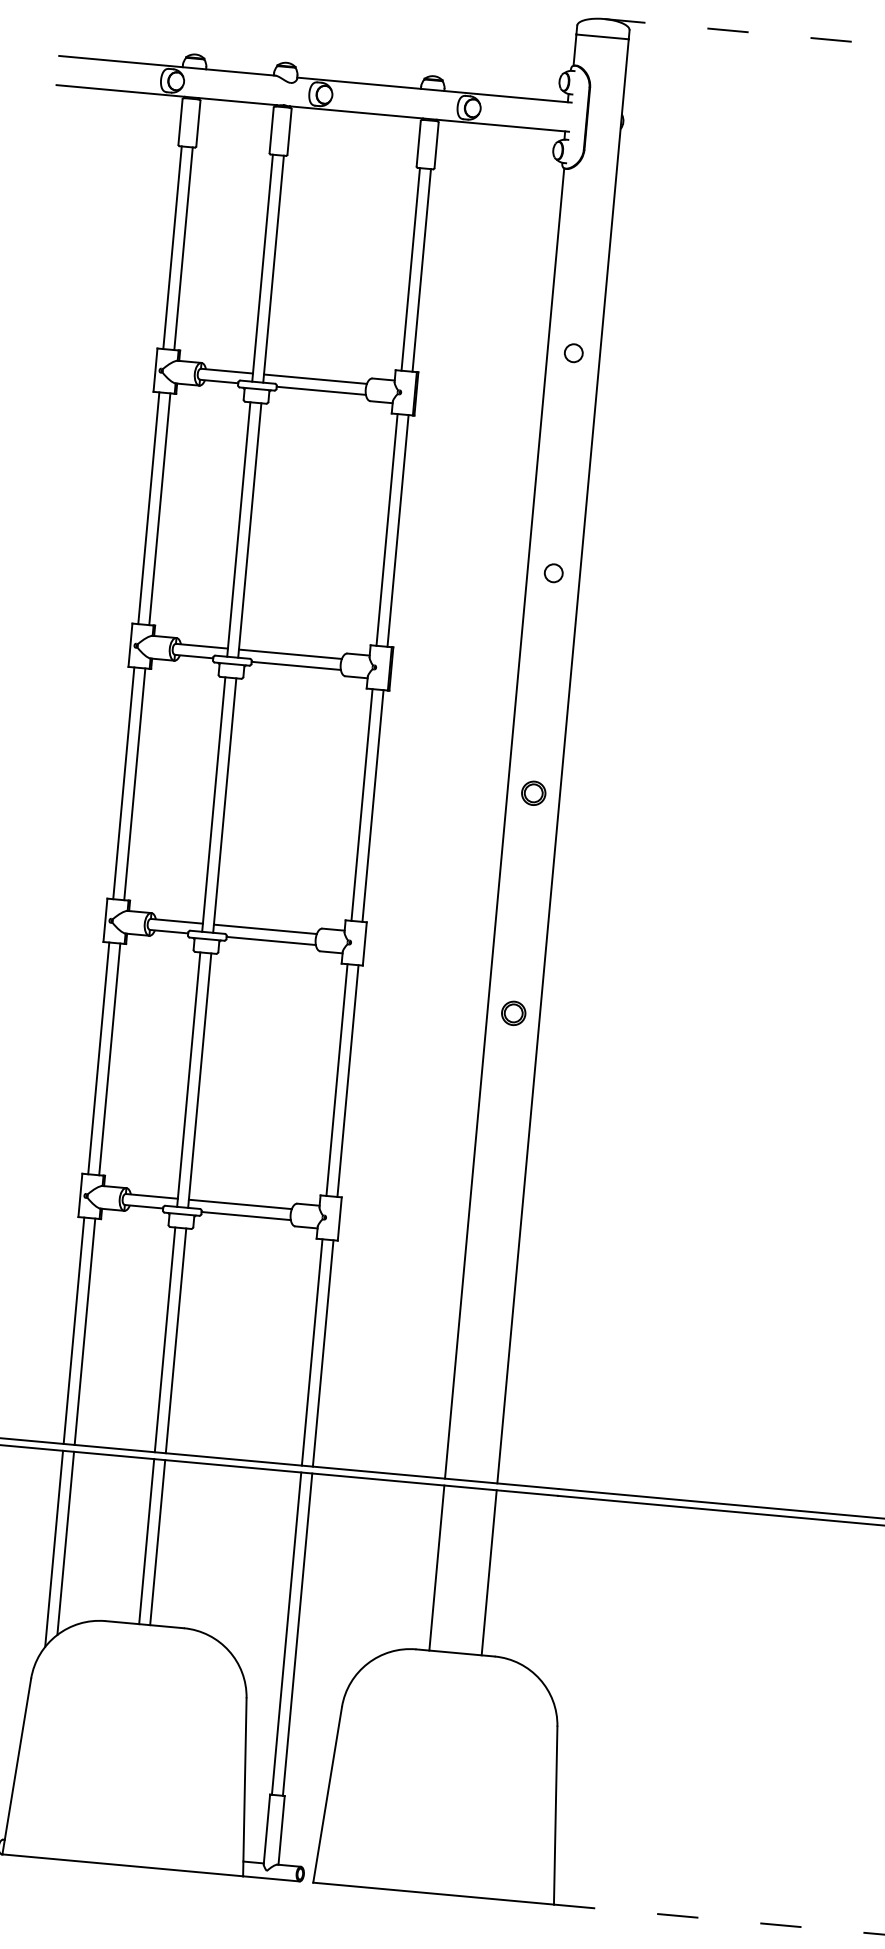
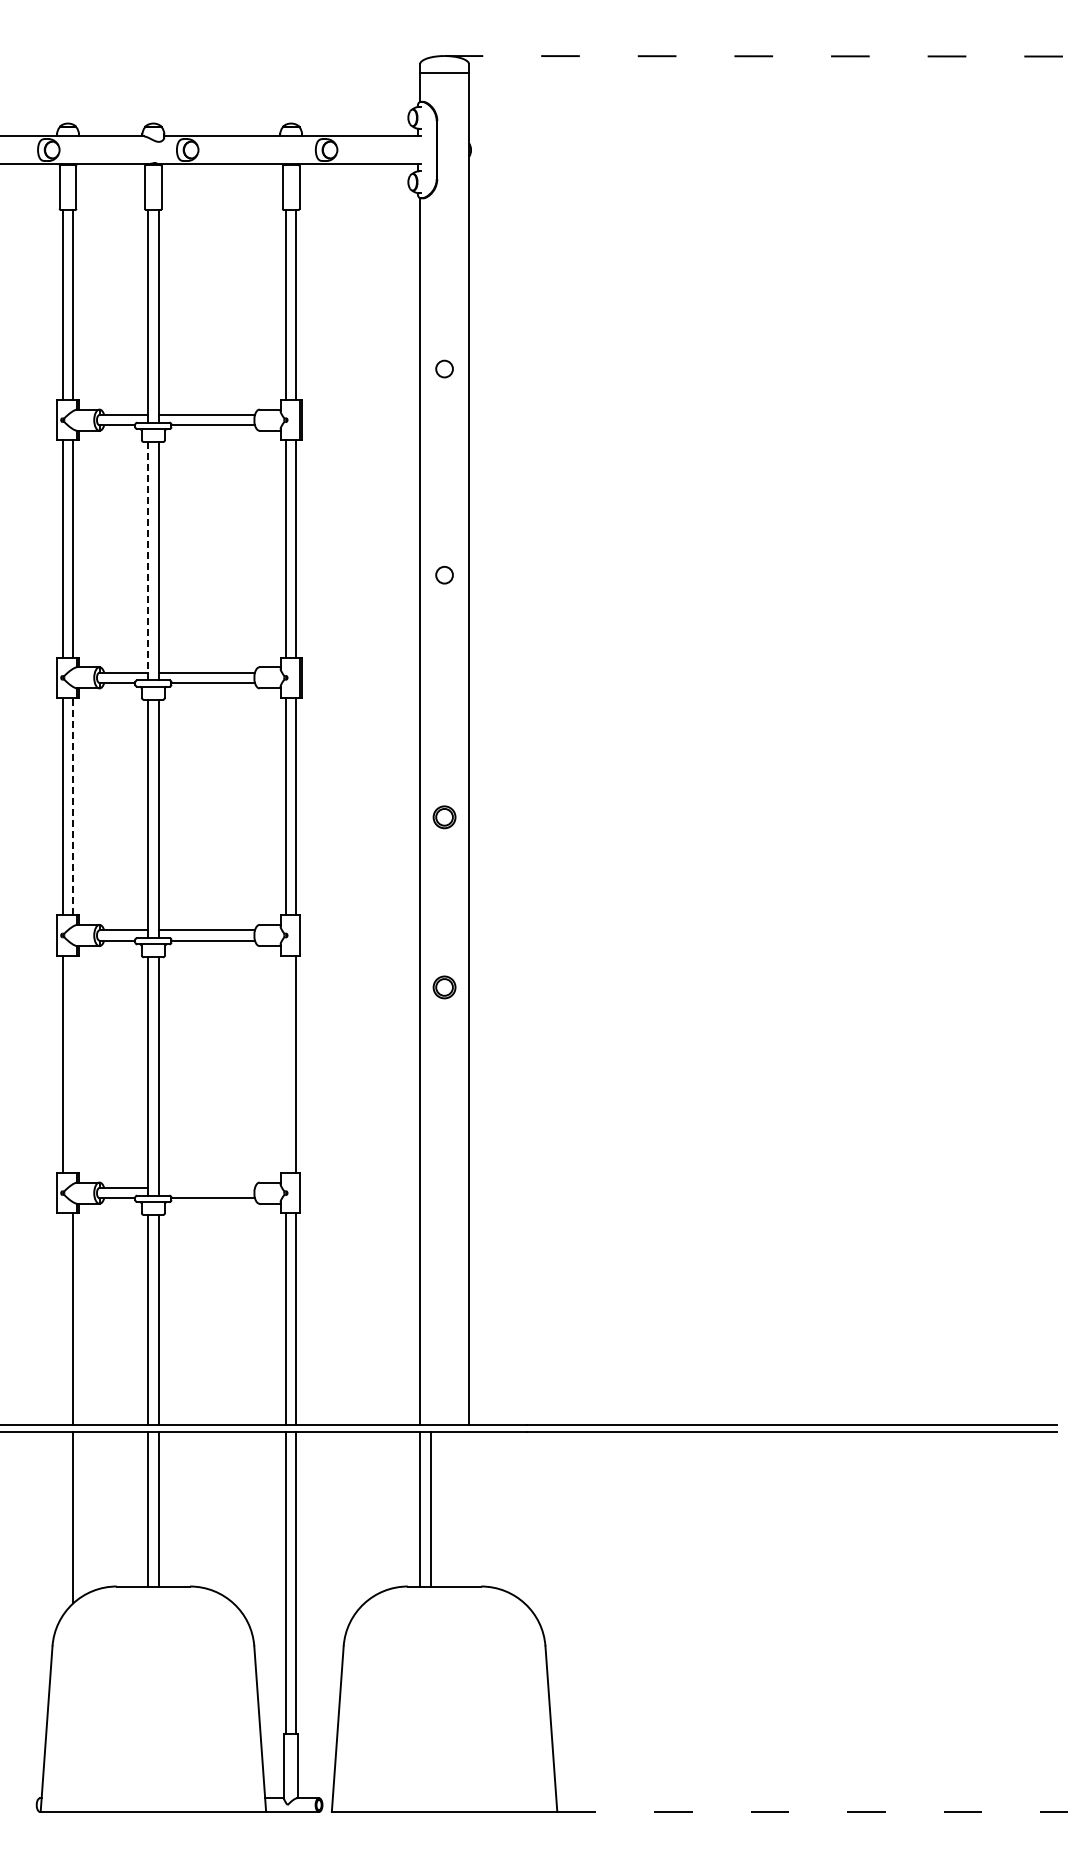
line: (239, 528) -> (148, 560), solid -> dashed
line: (135, 784) -> (73, 806), solid -> dashed
part: (533, 793) -> (444, 817), moved
line: (110, 1058) -> (73, 1063), removed
line: (337, 1079) -> (286, 1063), removed
line: (240, 1204) -> (206, 1188), removed
line: (73, 1330) -> (62, 1319), removed
line: (53, 1548) -> (62, 1523), removed
line: (489, 1572) -> (431, 1508), moved

